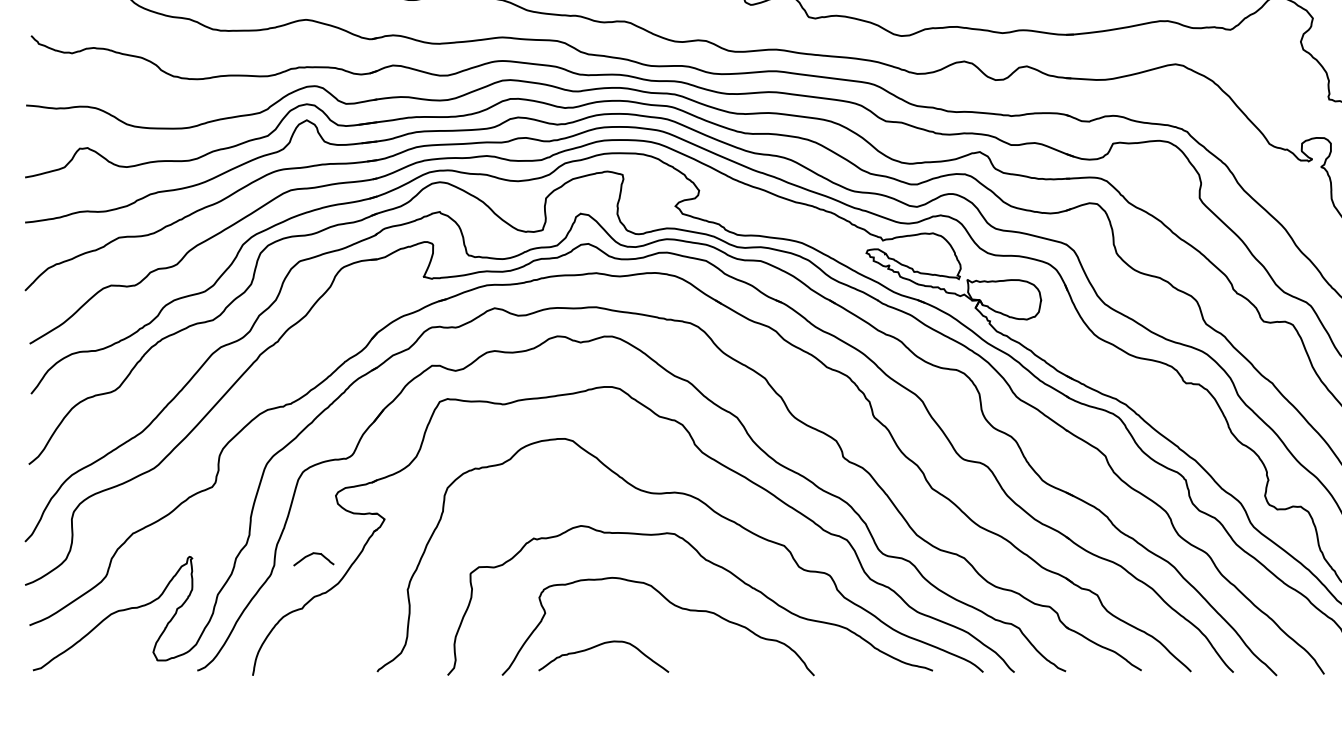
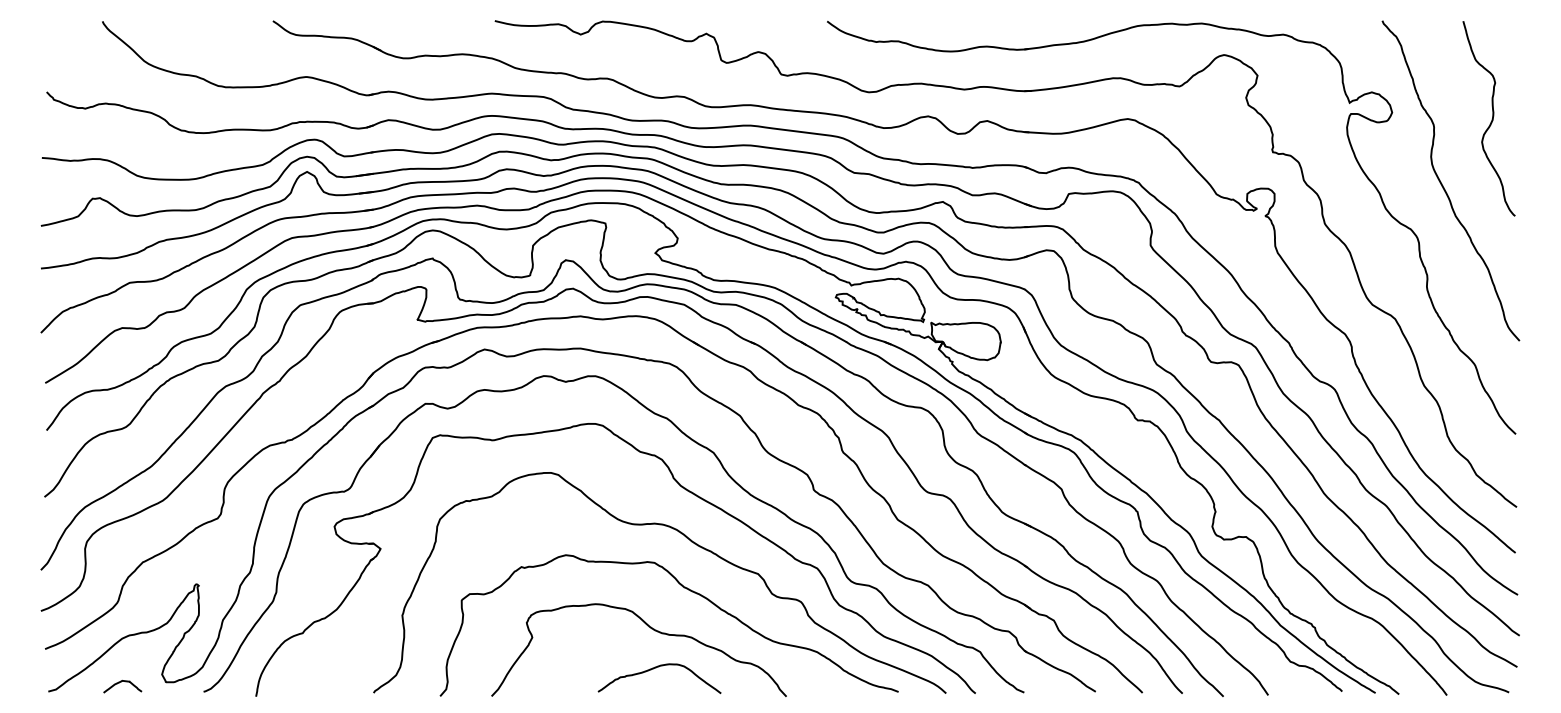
curve: (312, 554) -> (121, 682), moved
curve: (600, 645) -> (656, 668), moved

